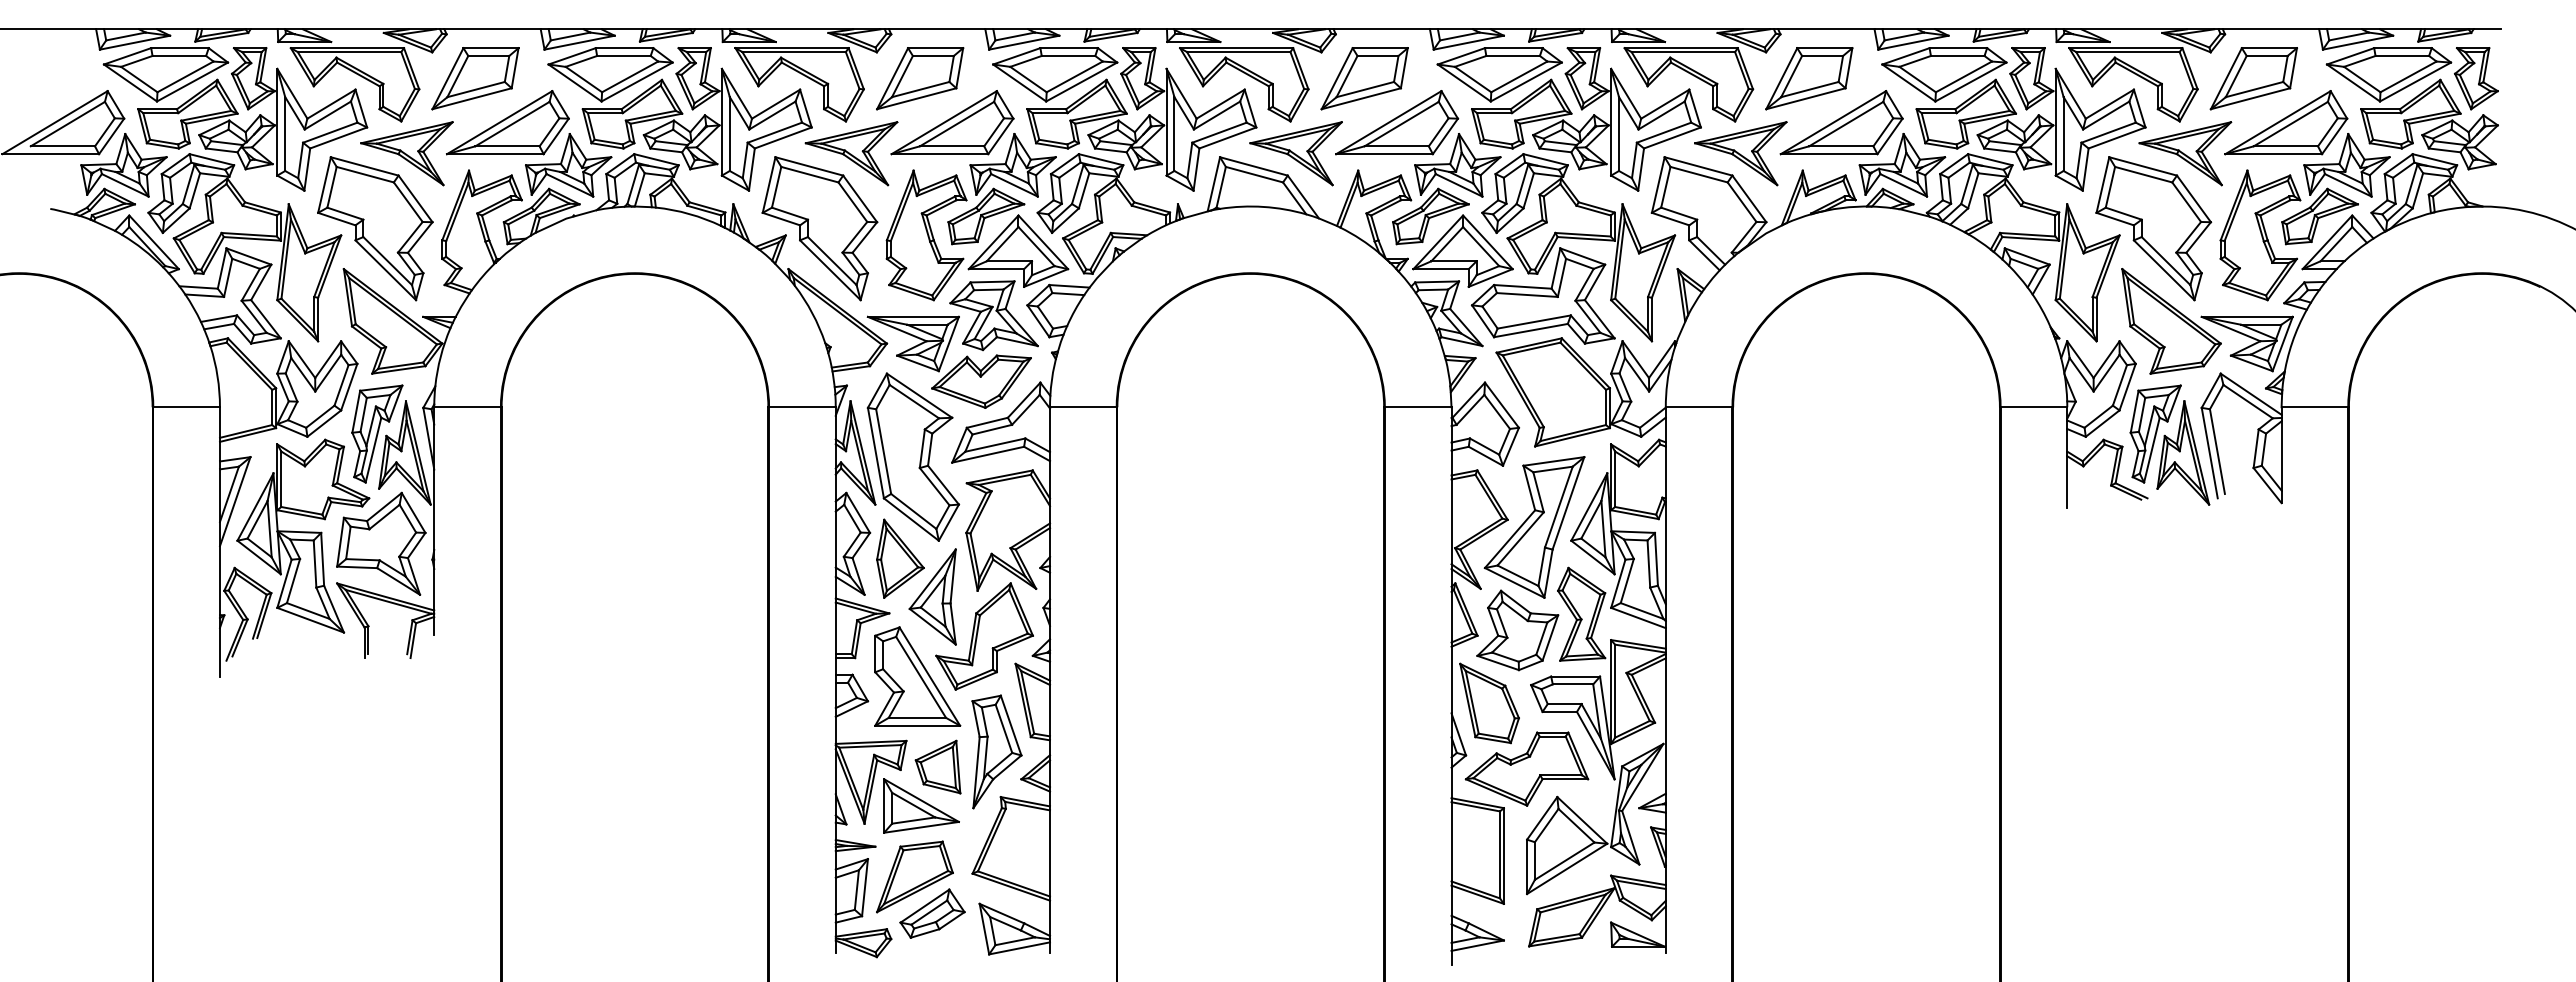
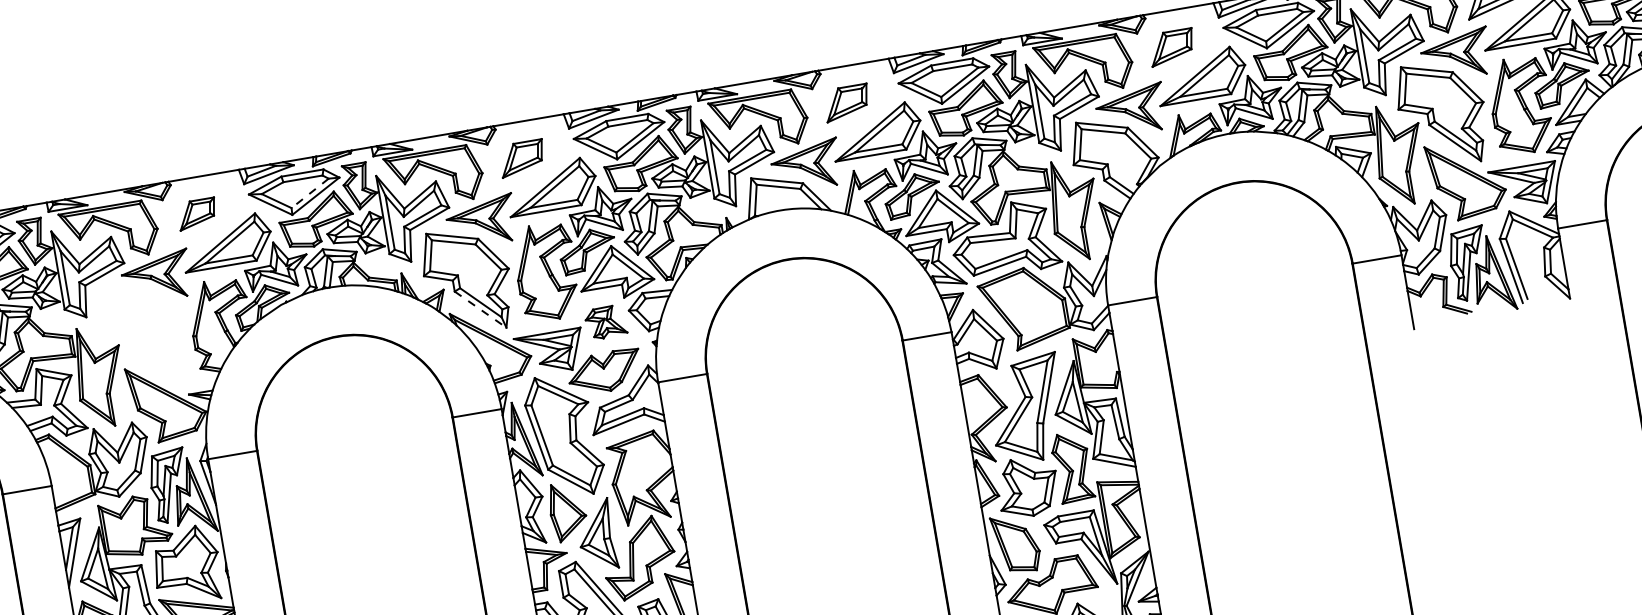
line: (630, 76) -> (310, 193), solid -> dashed
part: (475, 78) -> (197, 213), size x0.6
part: (920, 78) -> (522, 158), size x0.7
part: (1364, 78) -> (846, 102), size x0.7
part: (1809, 78) -> (1172, 47), size x0.7
part: (375, 228) -> (143, 335), removed
line: (830, 270) -> (480, 309), solid -> dashed
part: (993, 315) -> (605, 322), size x0.6

